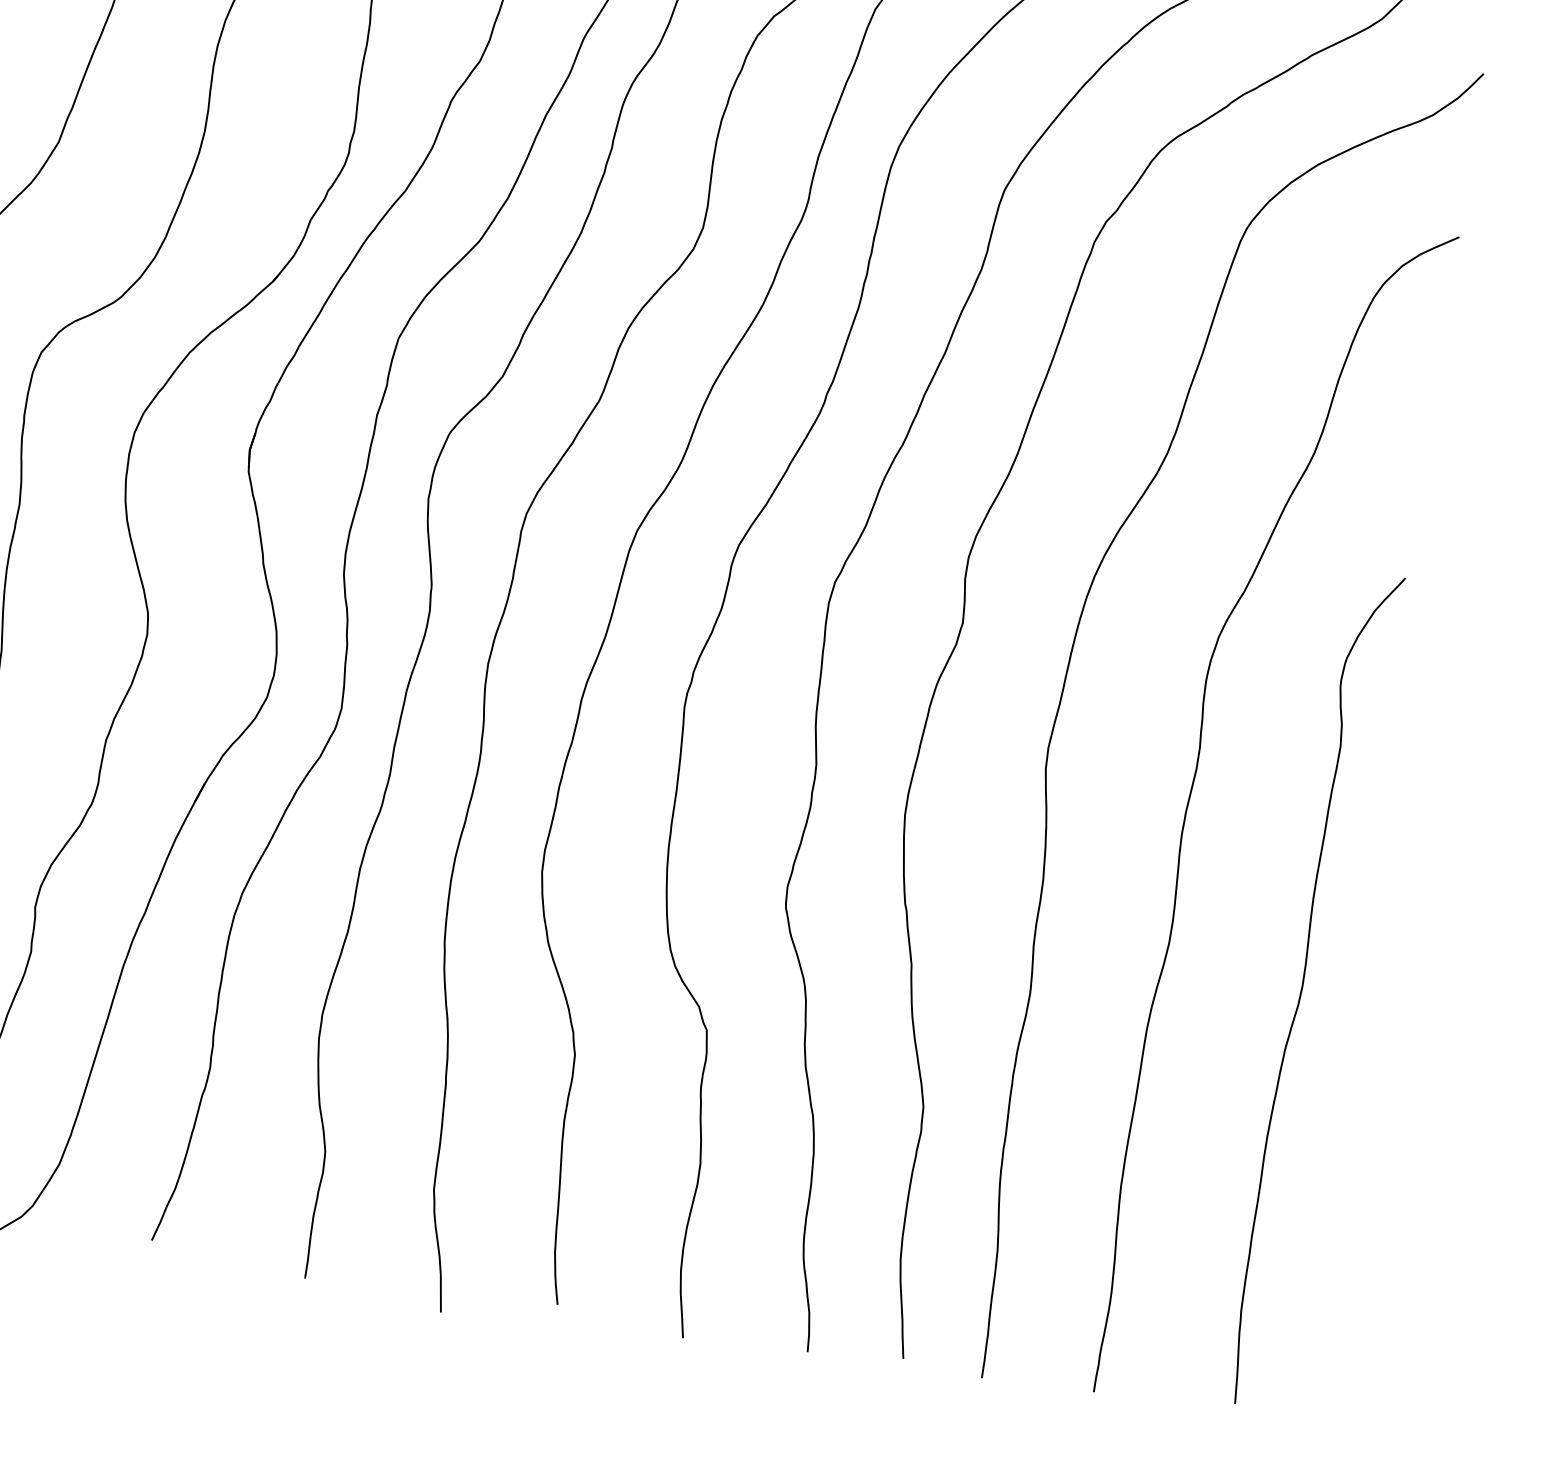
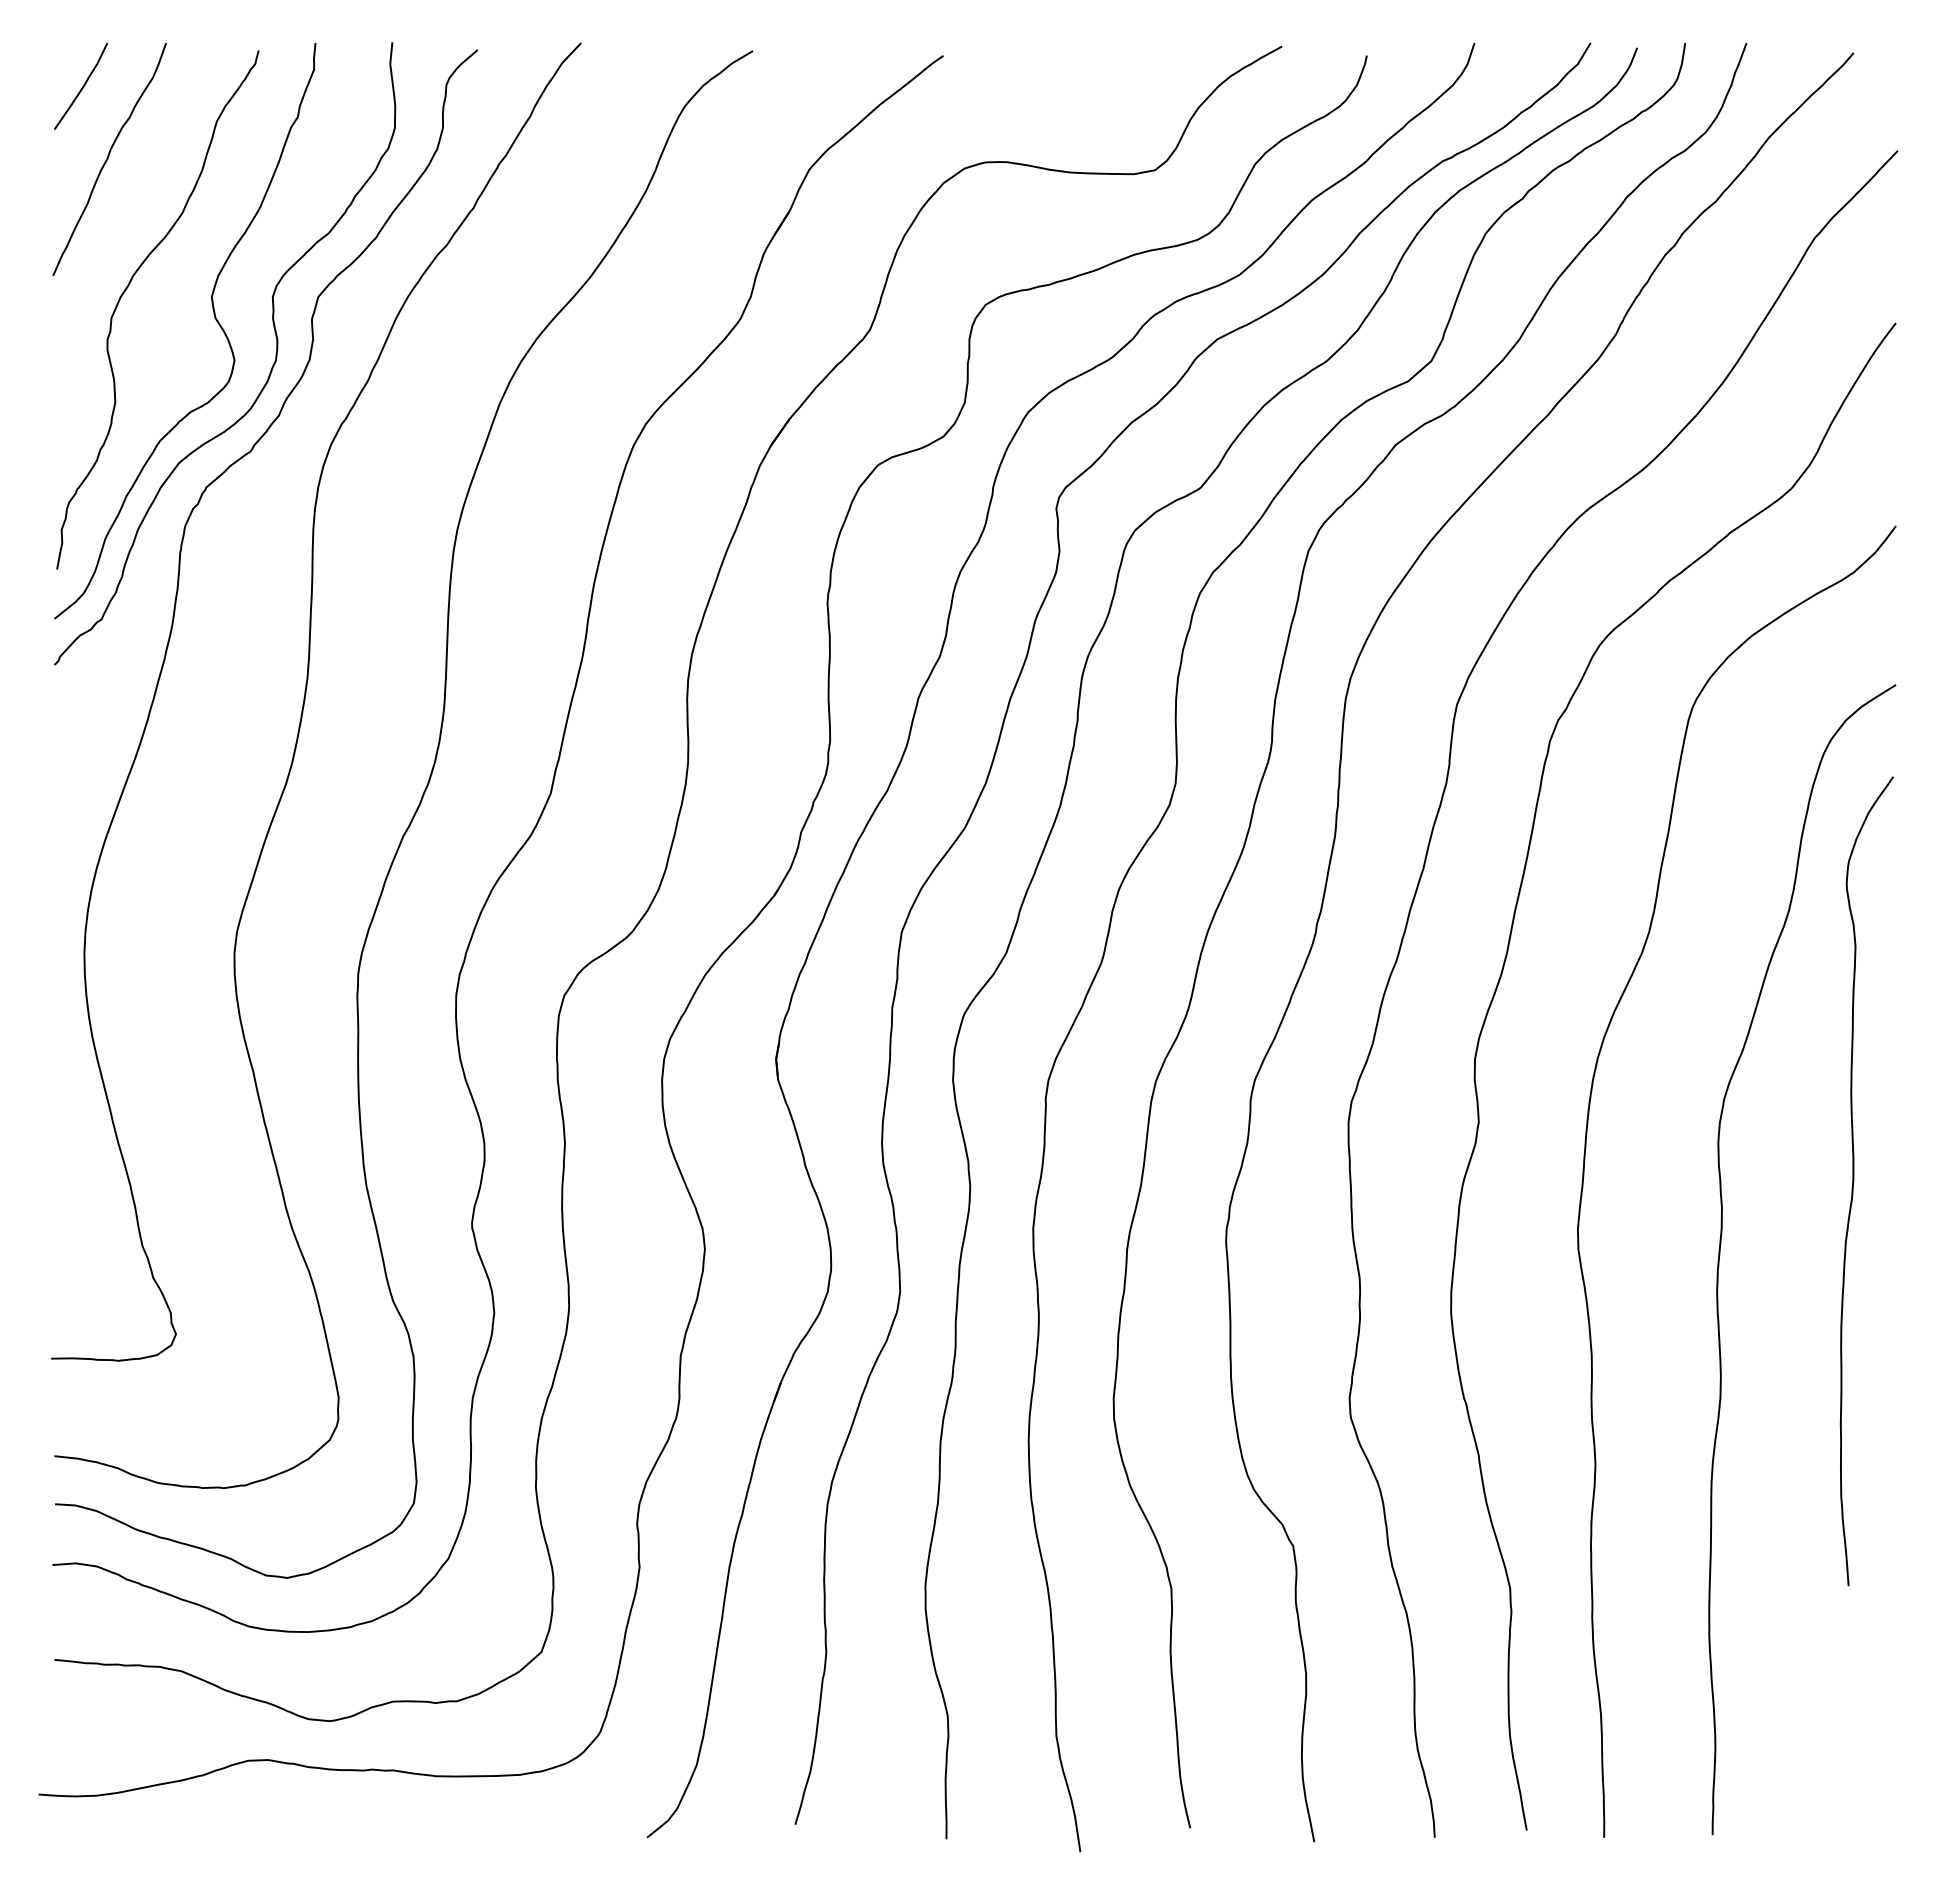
curve: (1303, 988) -> (1854, 1181), moved

